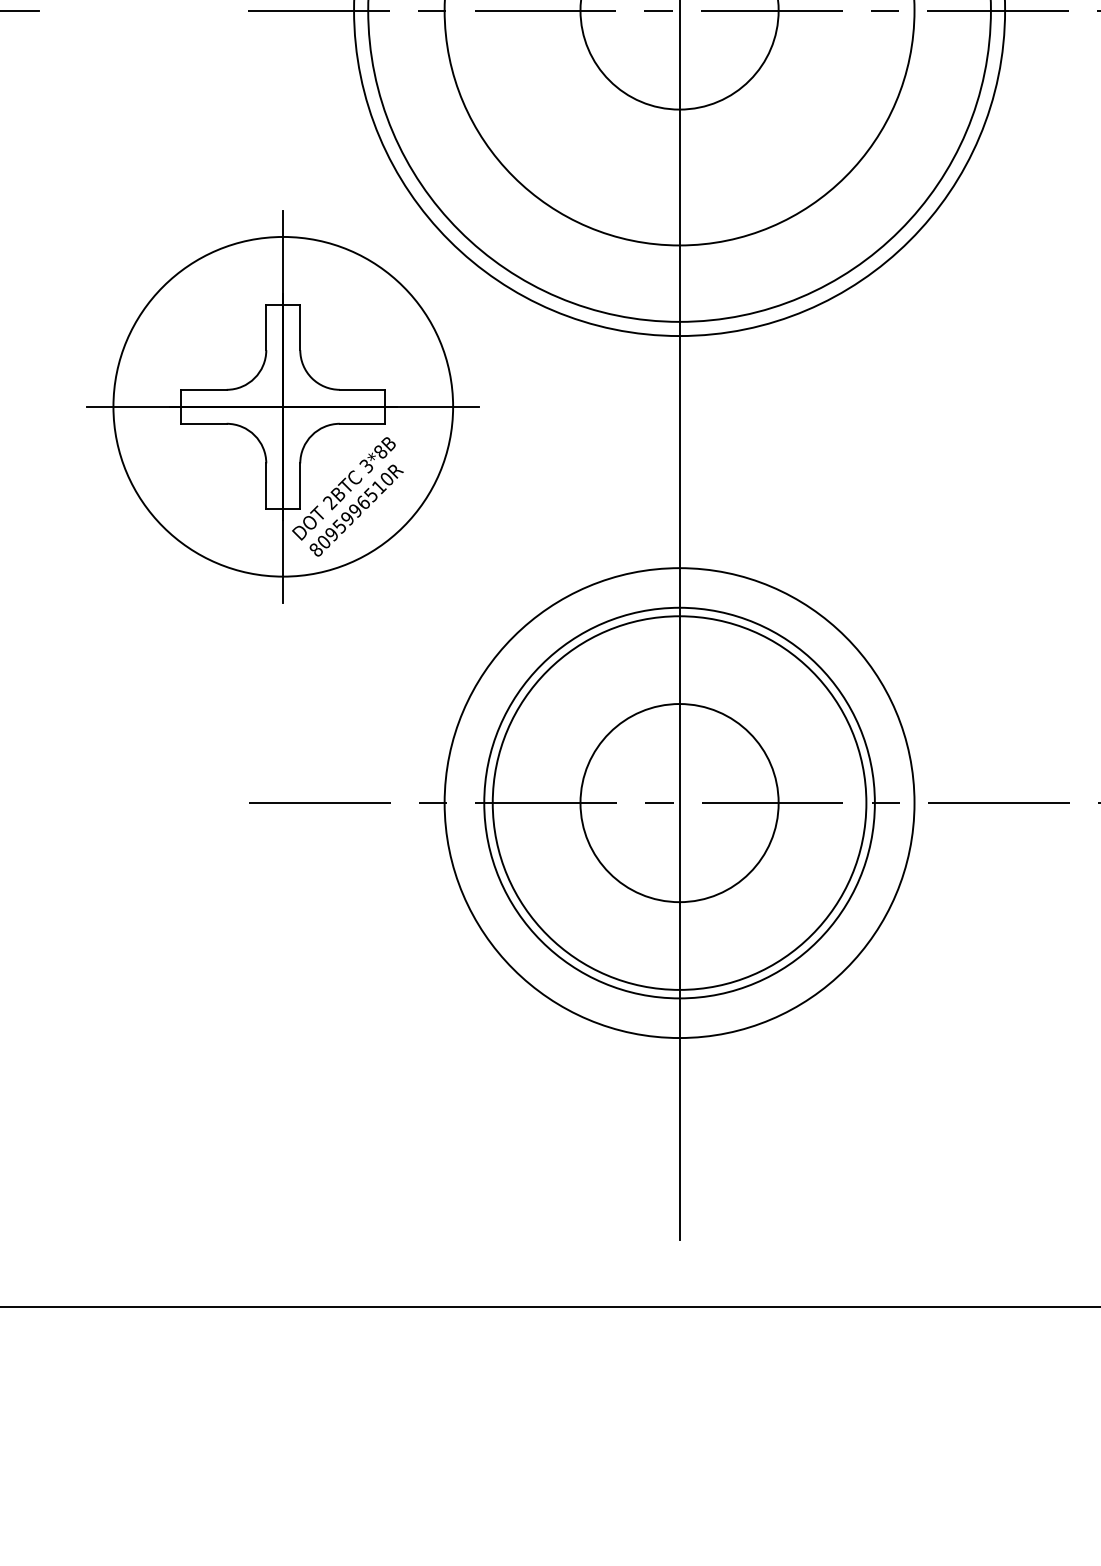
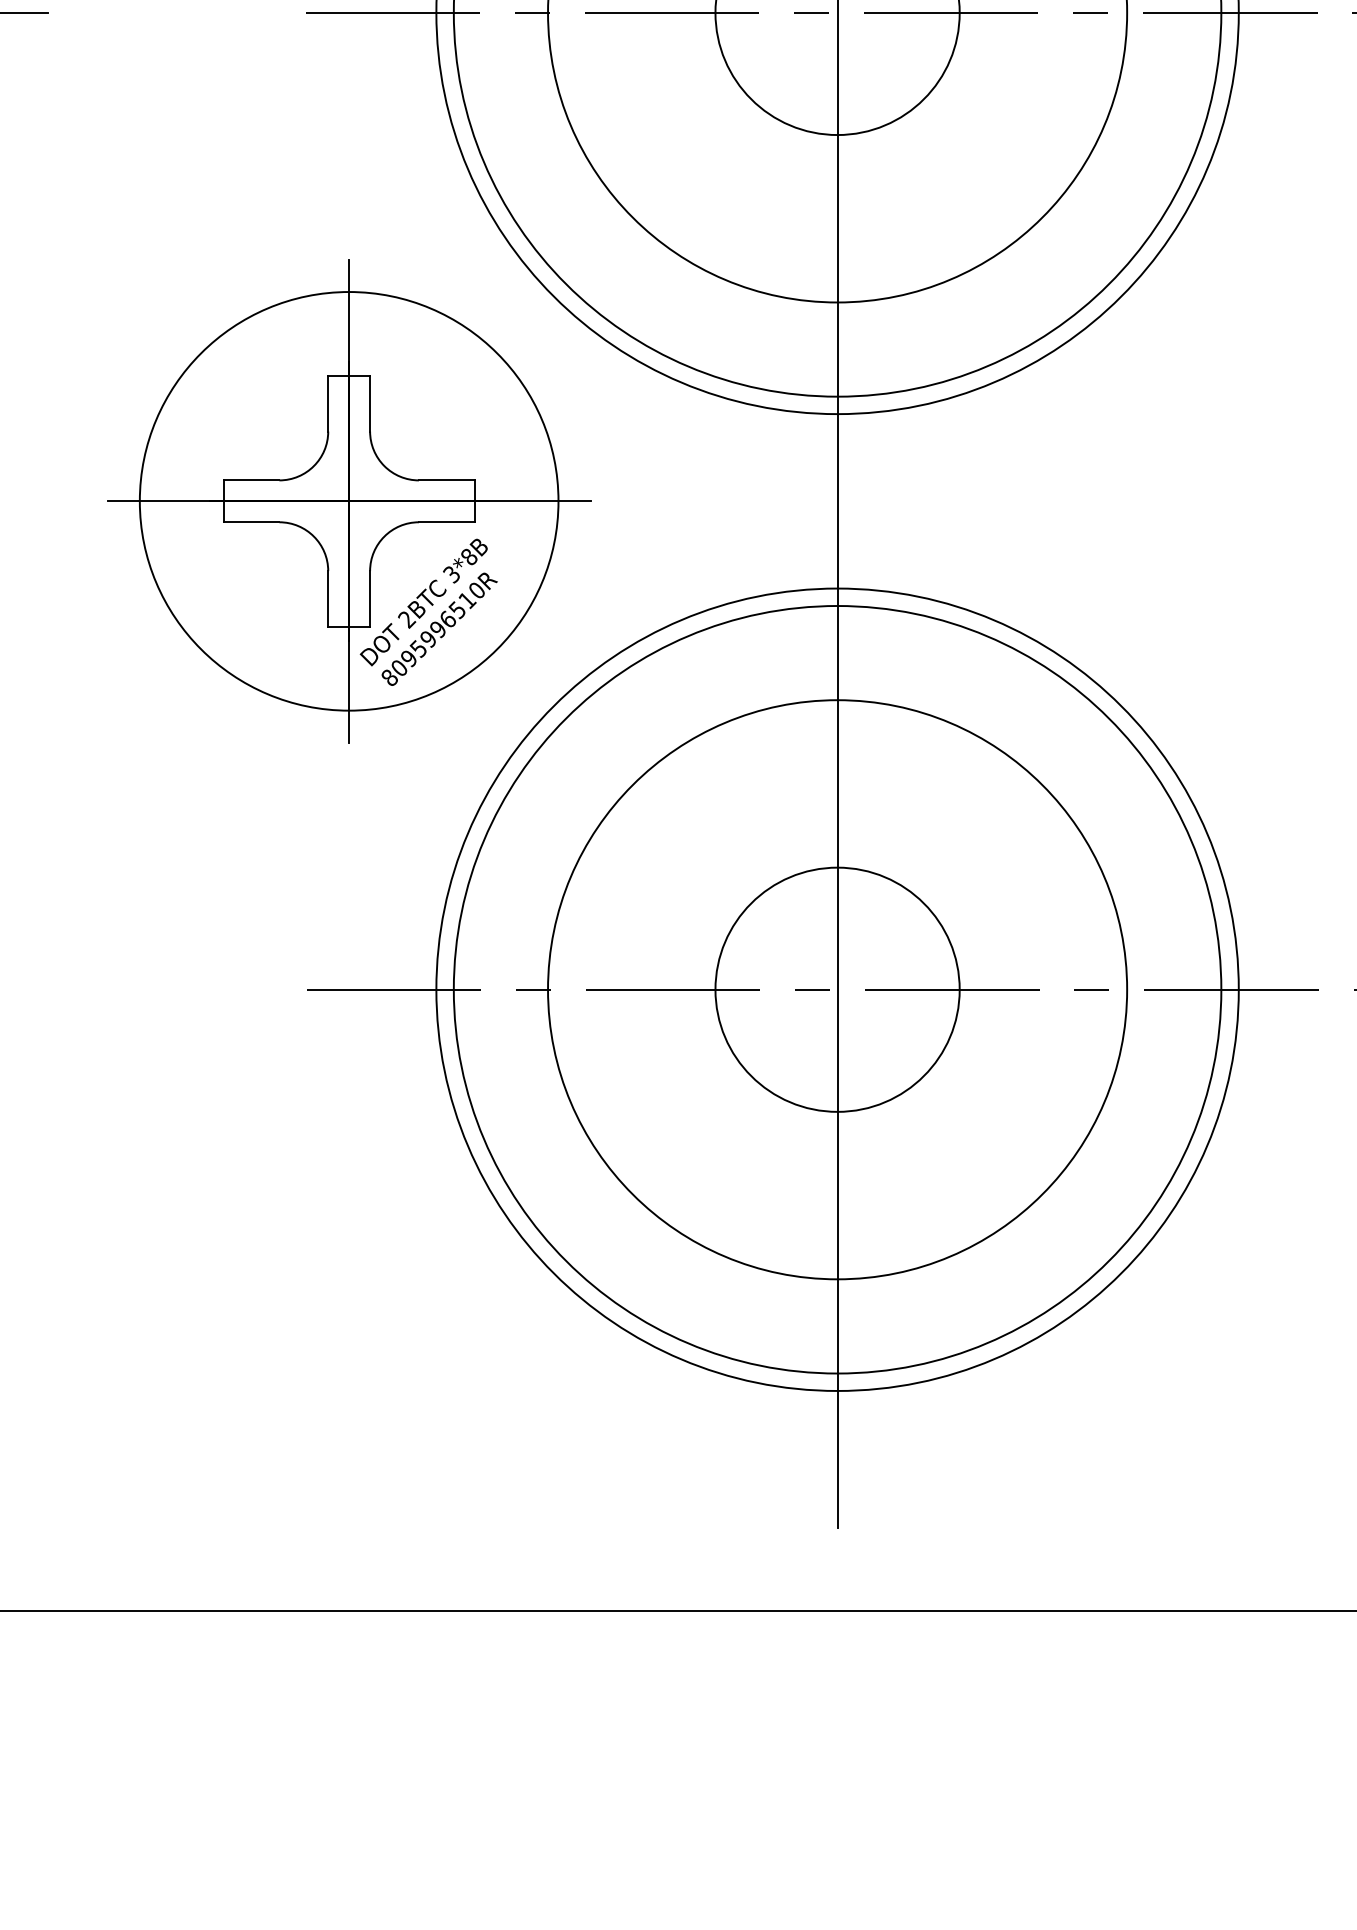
circle: (679, 802) -> (837, 989), size x1.67
circle: (679, 802) -> (837, 989), size x1.67

